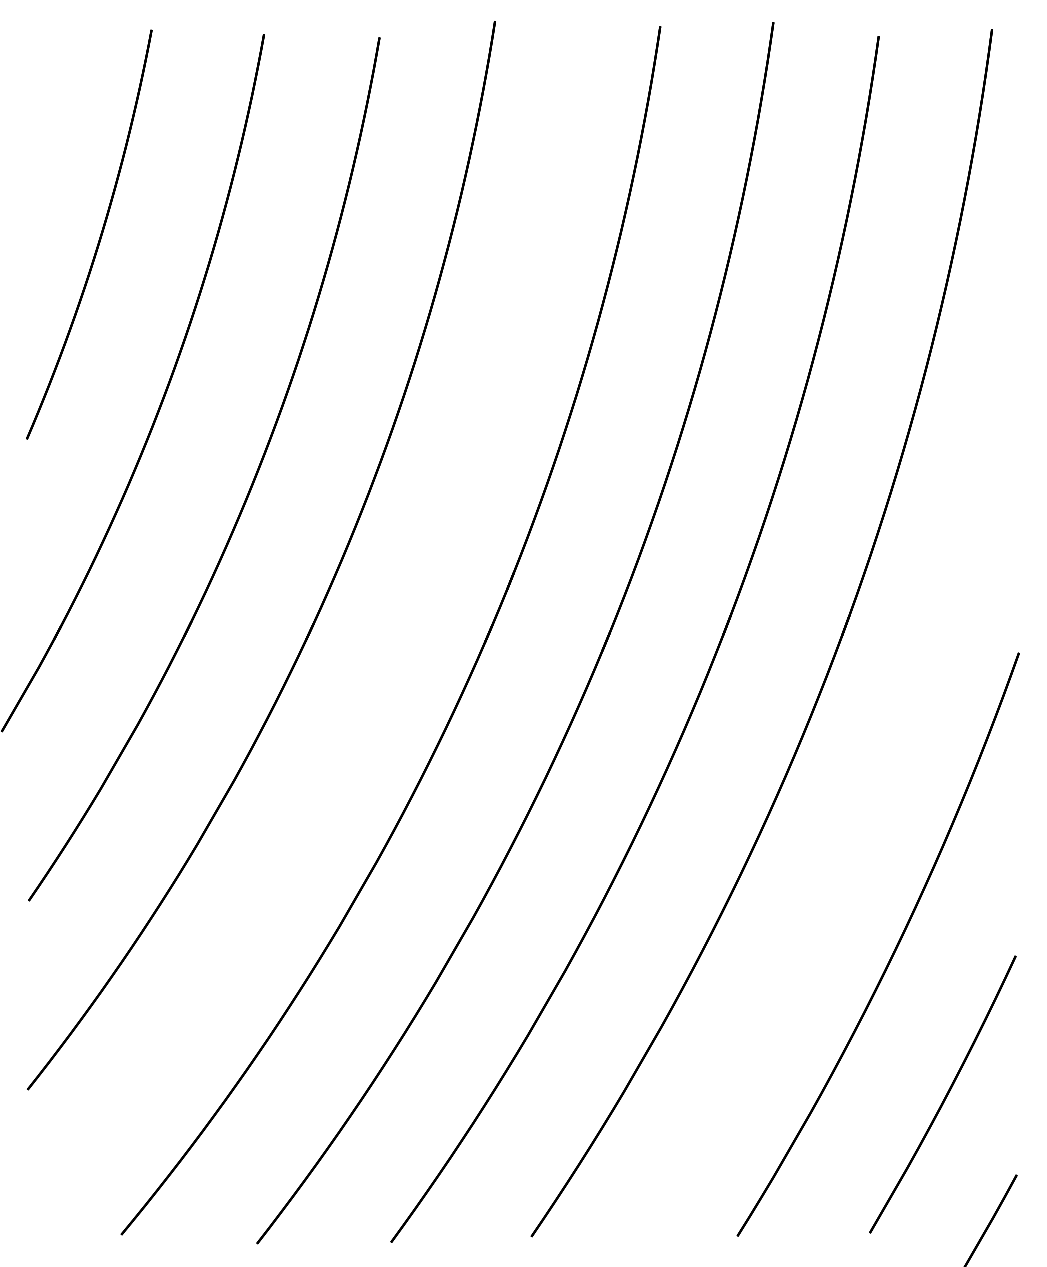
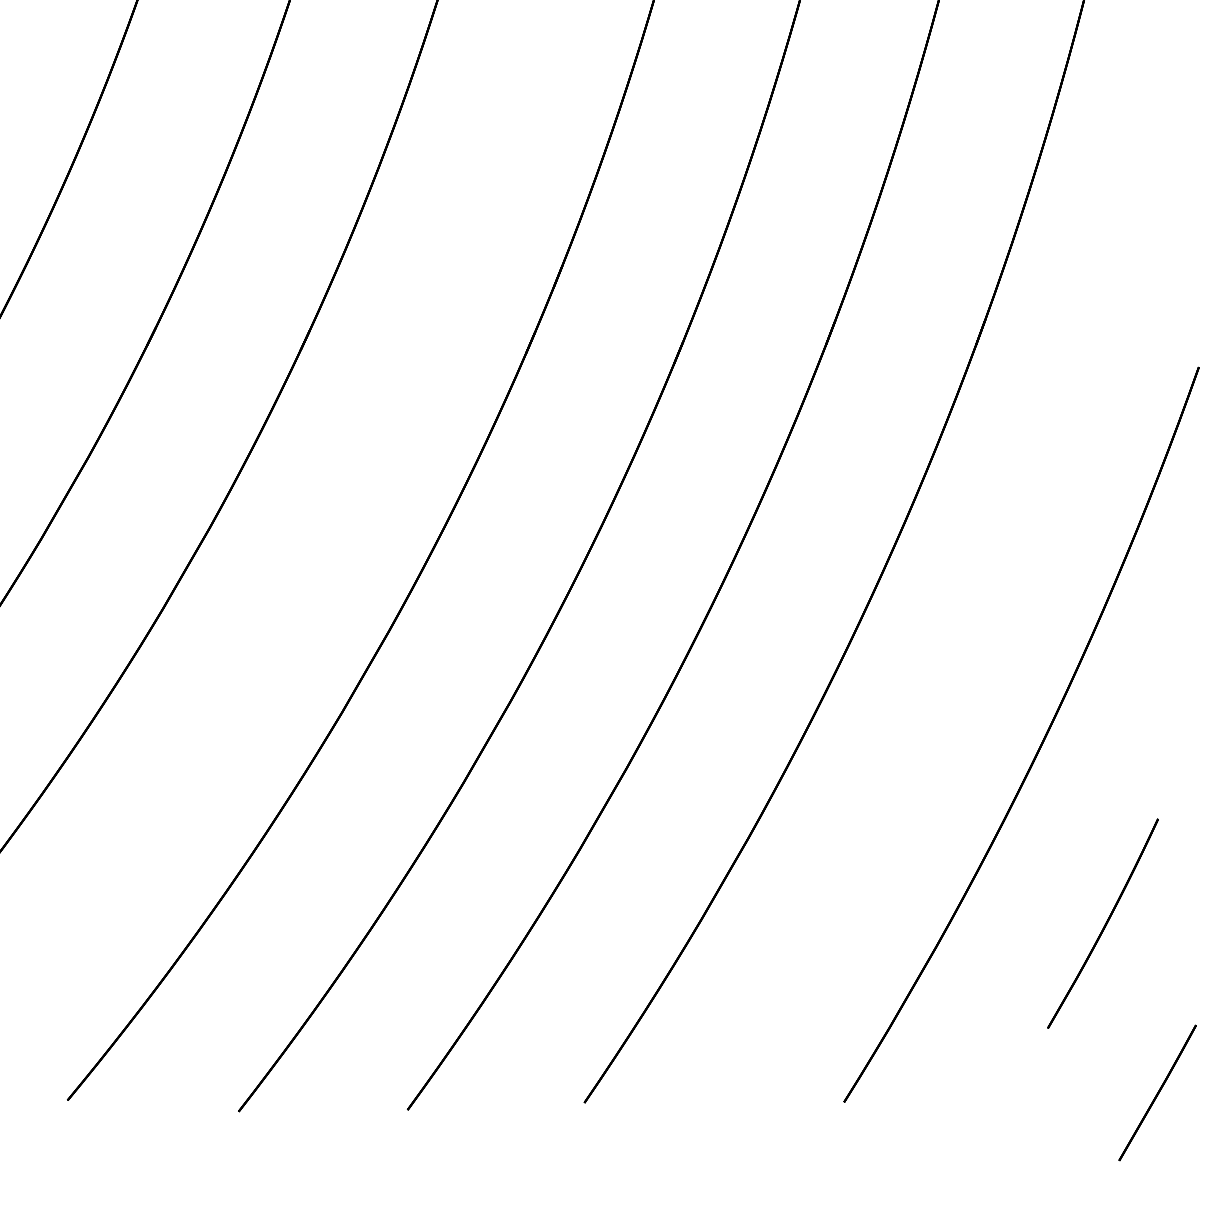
part: (942, 1094) -> (1102, 923), size x0.6

